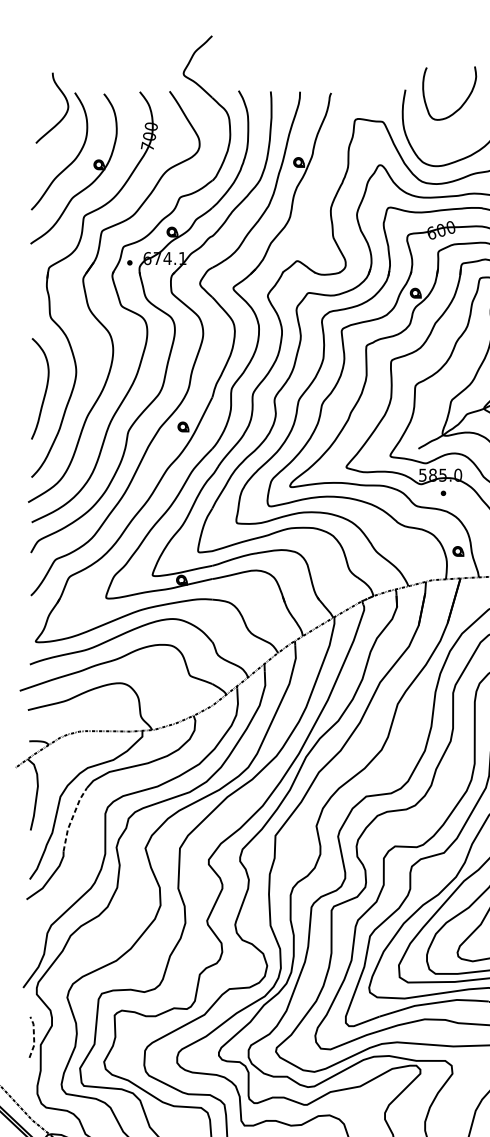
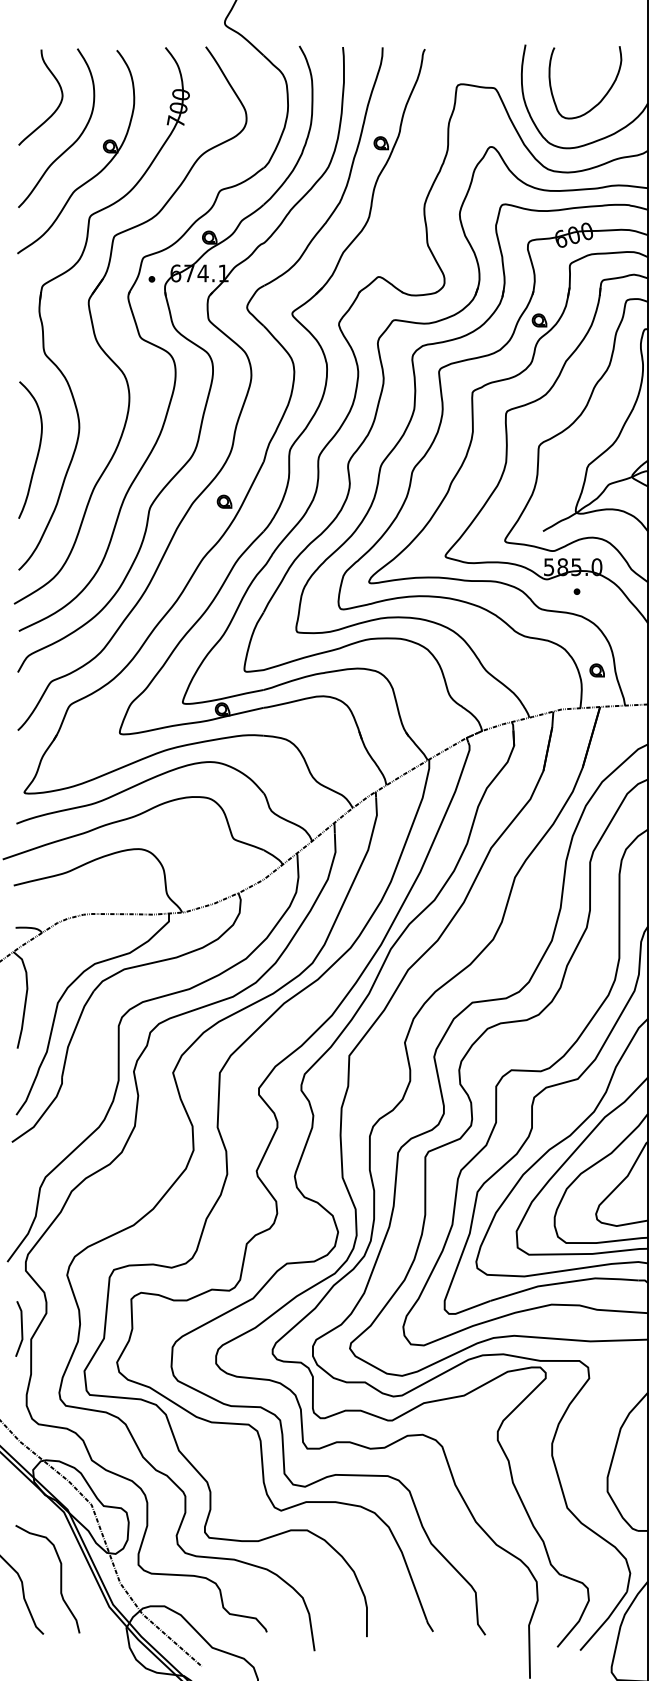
curve: (462, 104) -> (602, 97), moved
curve: (62, 117) -> (54, 110), moved
line: (72, 818) -> (74, 1032), dashed -> solid
line: (34, 1036) -> (22, 1328), dashed -> solid

